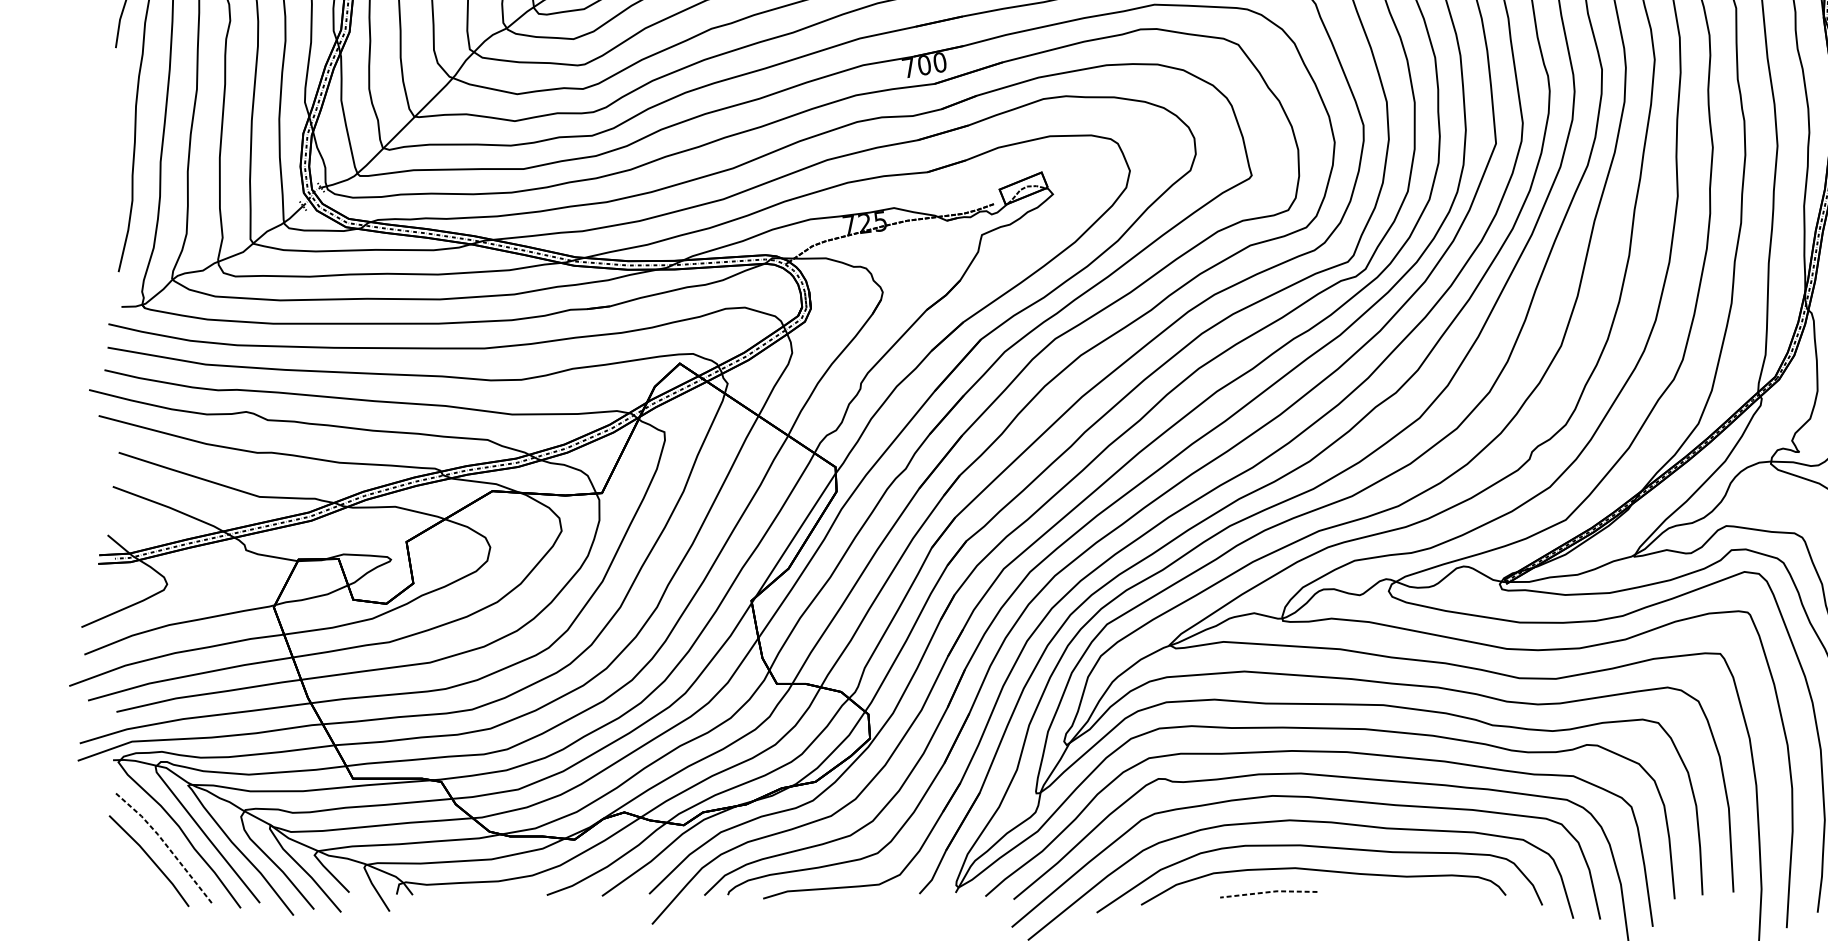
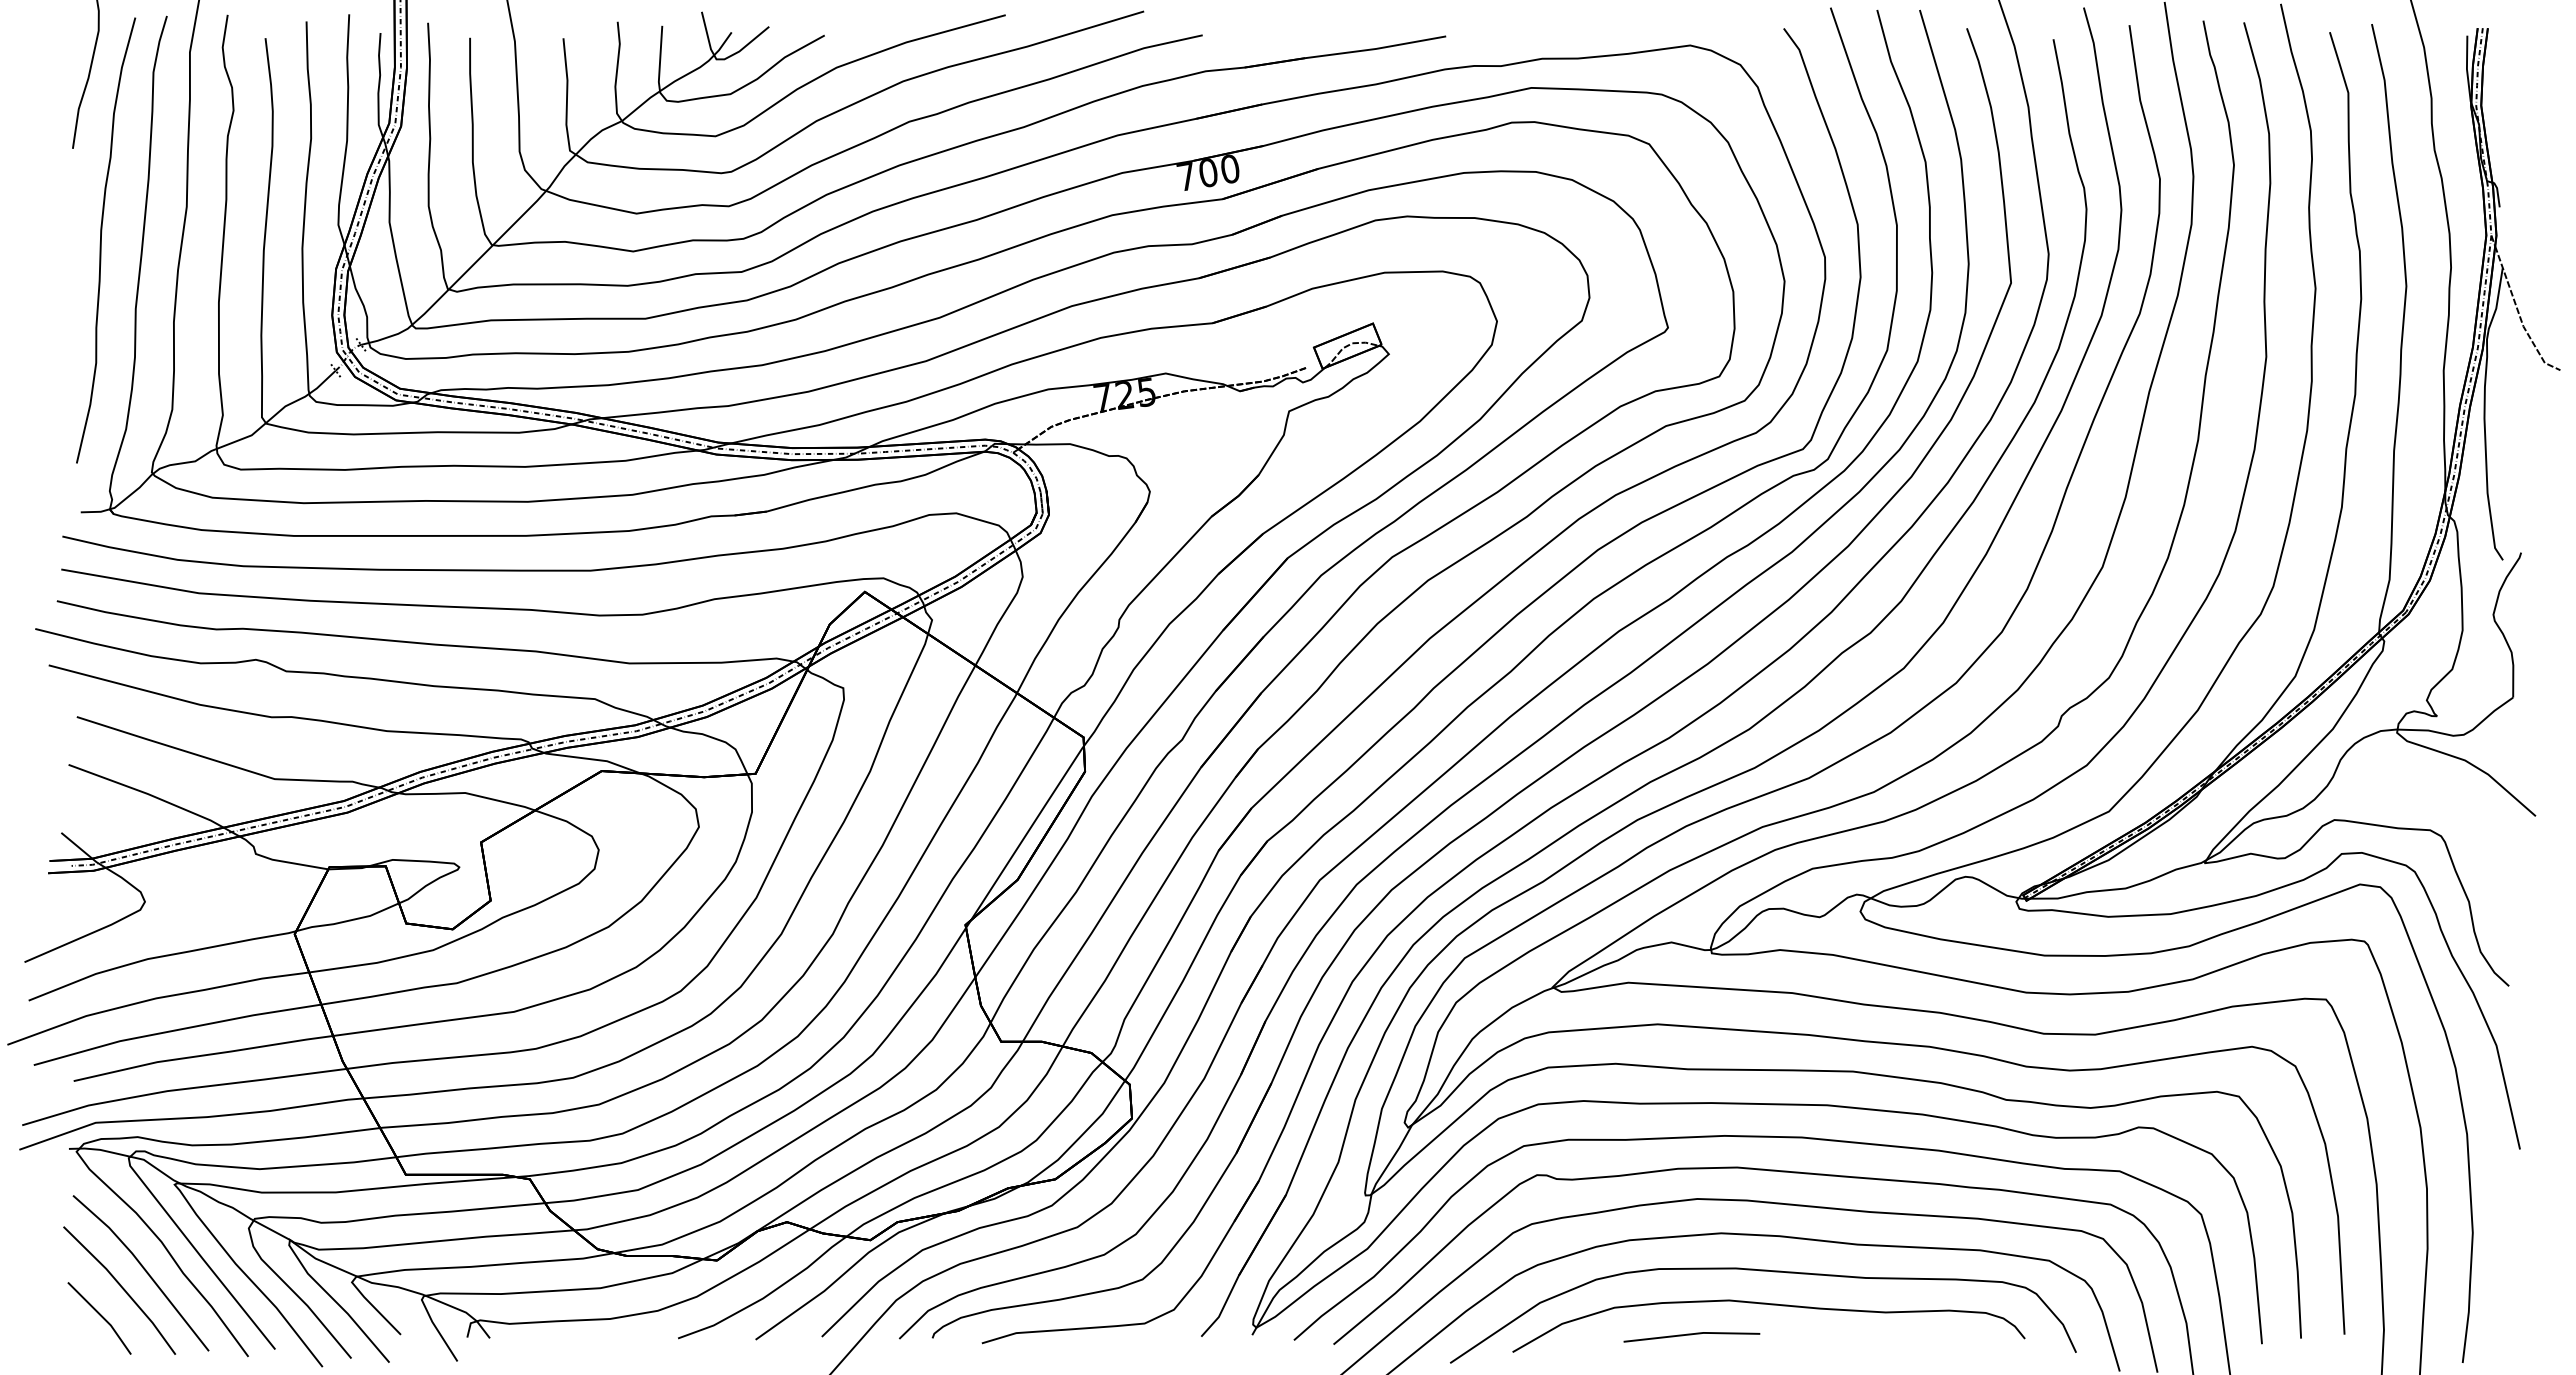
line: (166, 846) -> (144, 1269), dashed -> solid
line: (135, 879) -> (100, 1316), added
line: (1268, 892) -> (1691, 1334), dashed -> solid

